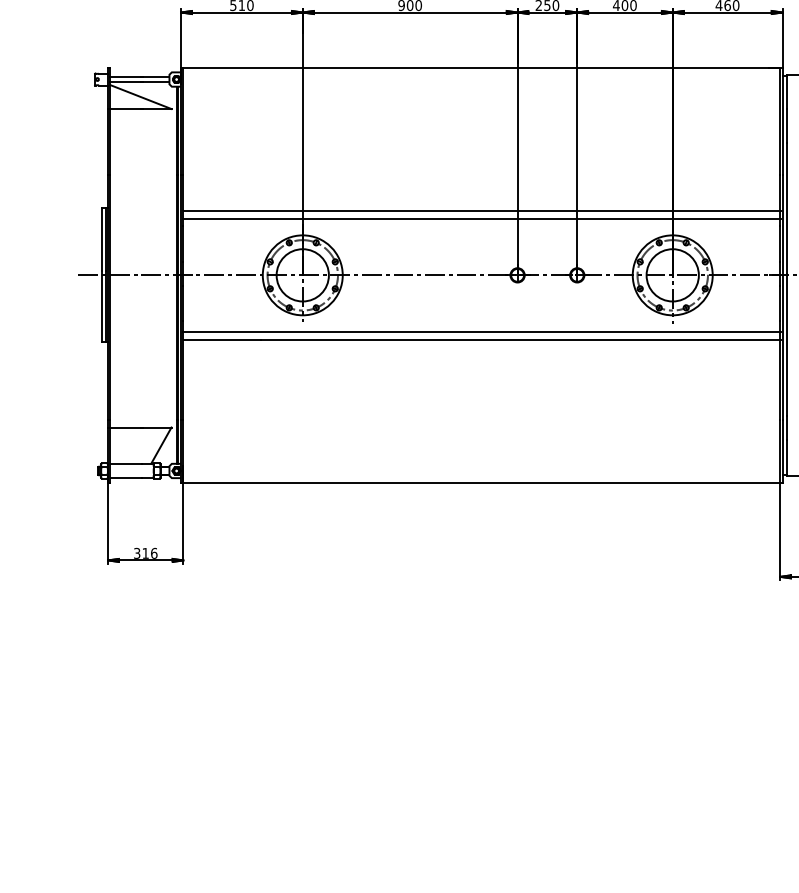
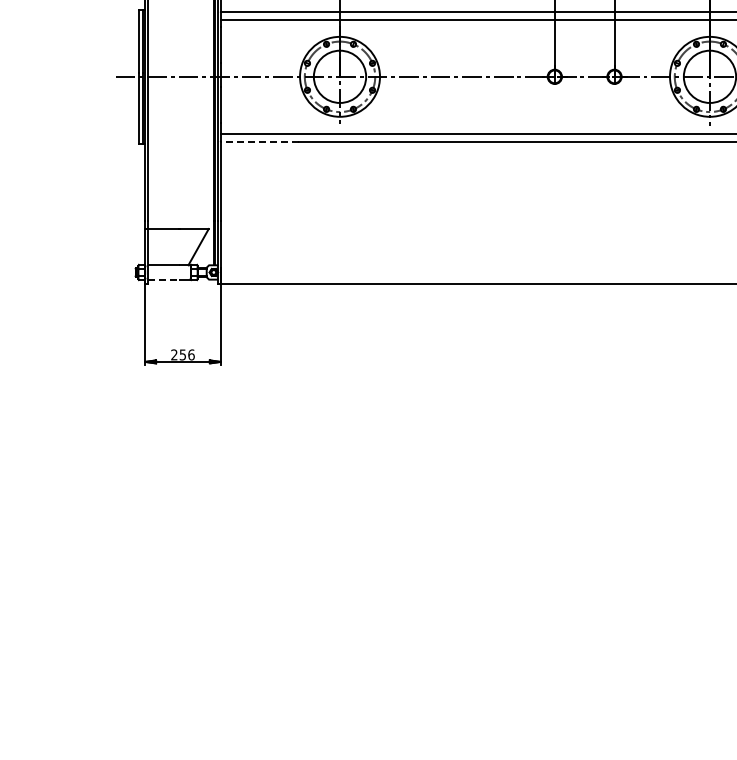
line: (222, 340) -> (259, 141), solid -> dashed
line: (127, 478) -> (164, 279), solid -> dashed
text: (141, 553) -> (178, 354), 316 -> 256

